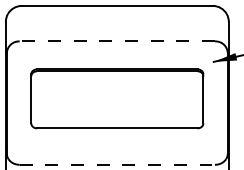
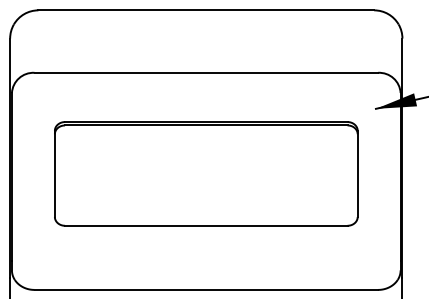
line: (117, 41) -> (206, 72), dashed -> solid
line: (117, 164) -> (206, 289), dashed -> solid

